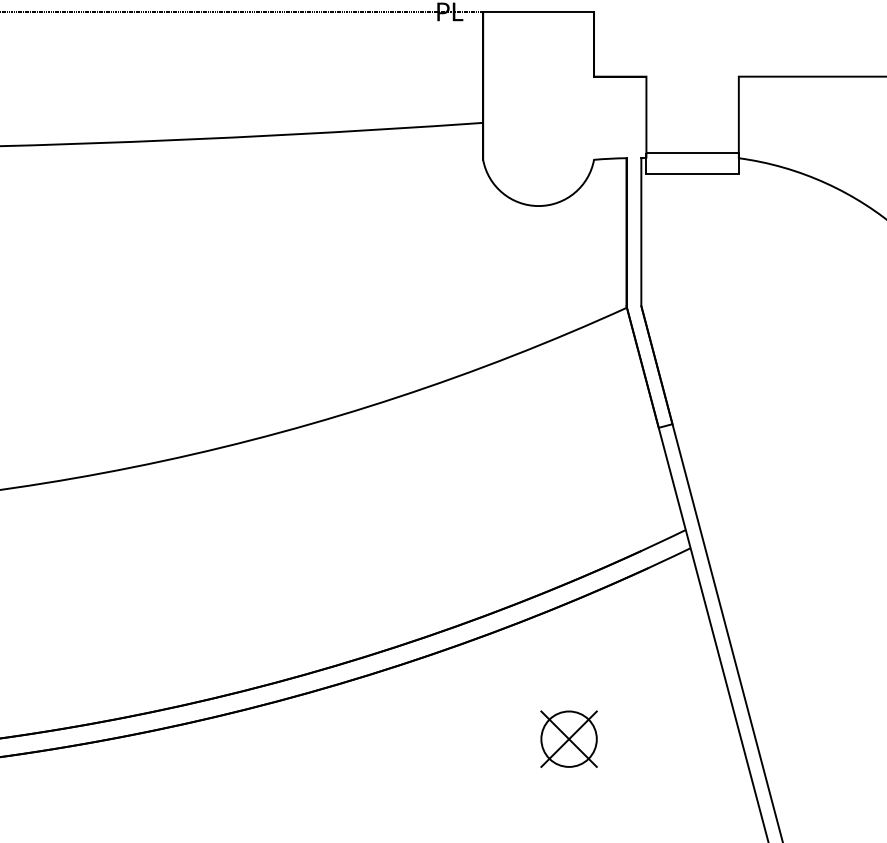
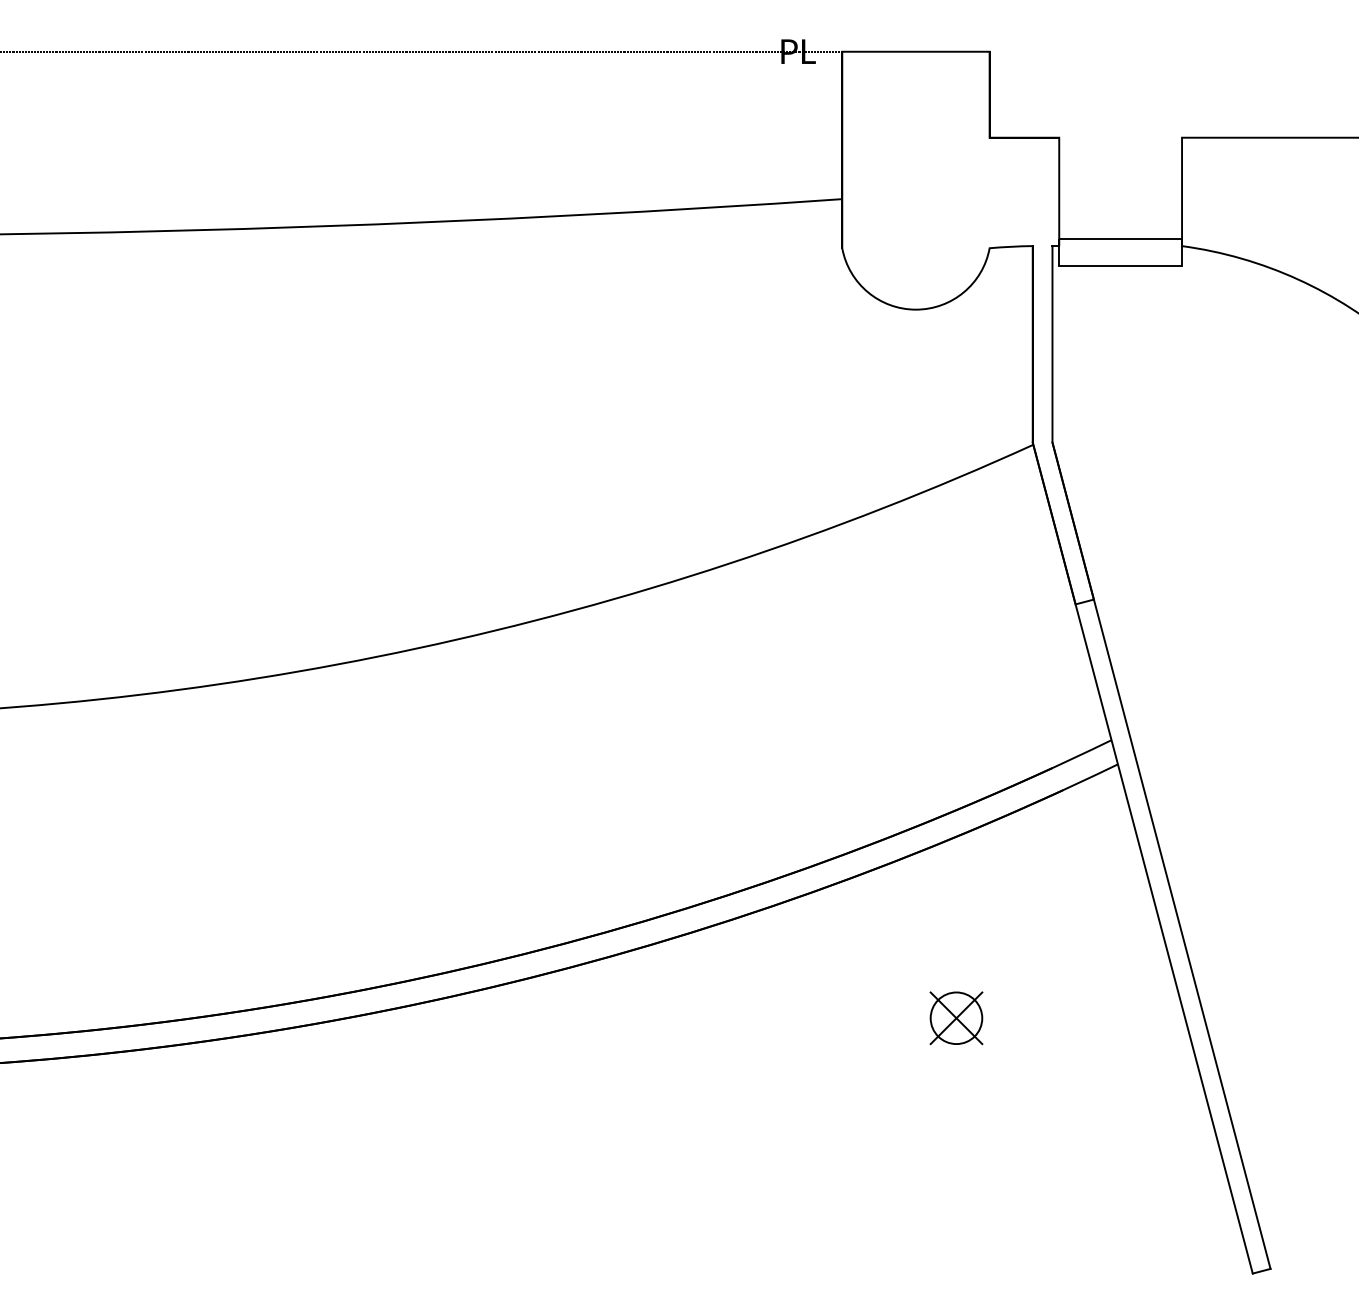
part: (569, 739) -> (956, 1018), size x0.7

